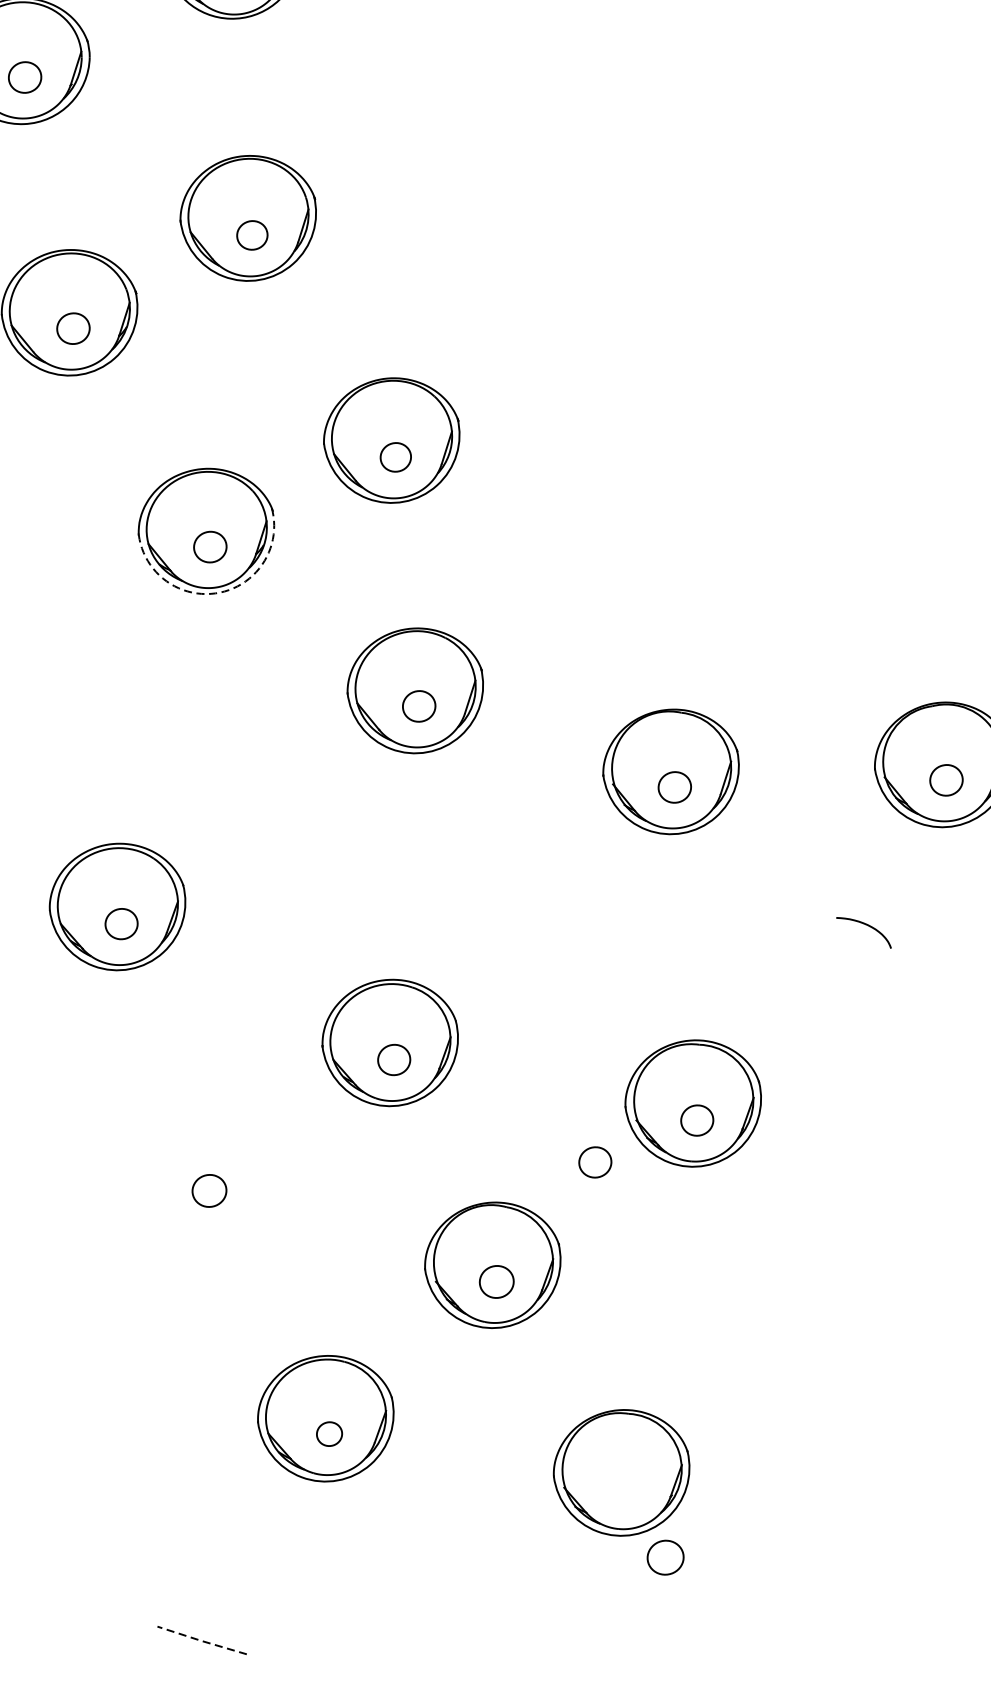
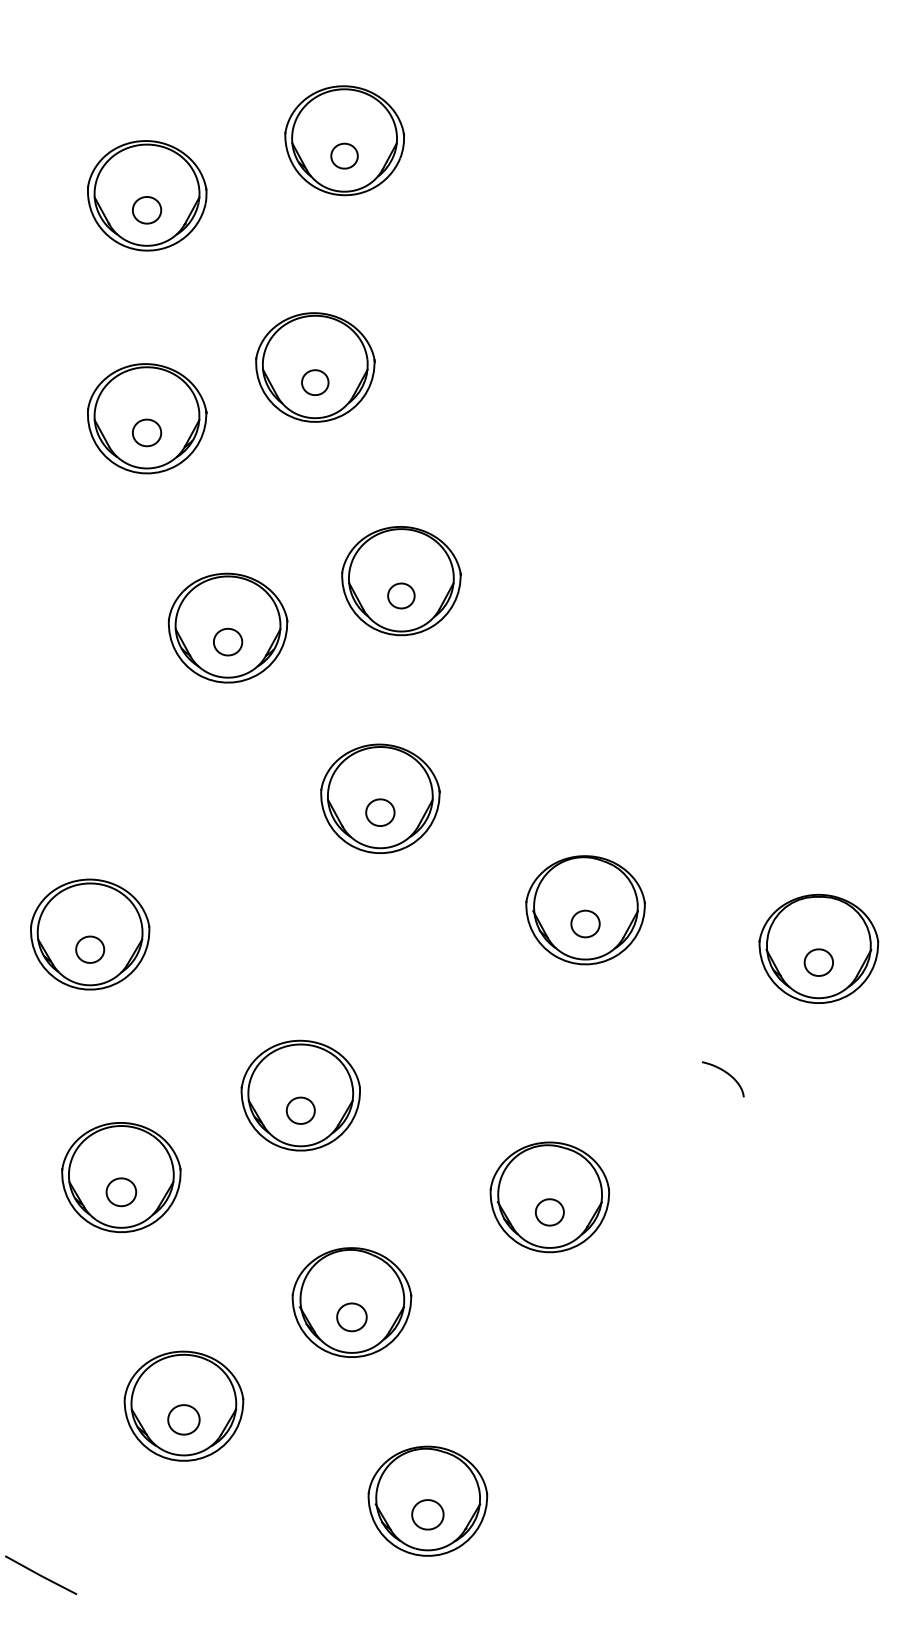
arc: (220, 592) -> (229, 682), dashed -> solid
part: (594, 1162) -> (455, 1231), removed
part: (206, 1174) -> (121, 1177), added
part: (328, 1433) -> (183, 1419), size x1.43
part: (665, 1557) -> (427, 1514), moved
line: (201, 1640) -> (40, 1575), dashed -> solid

